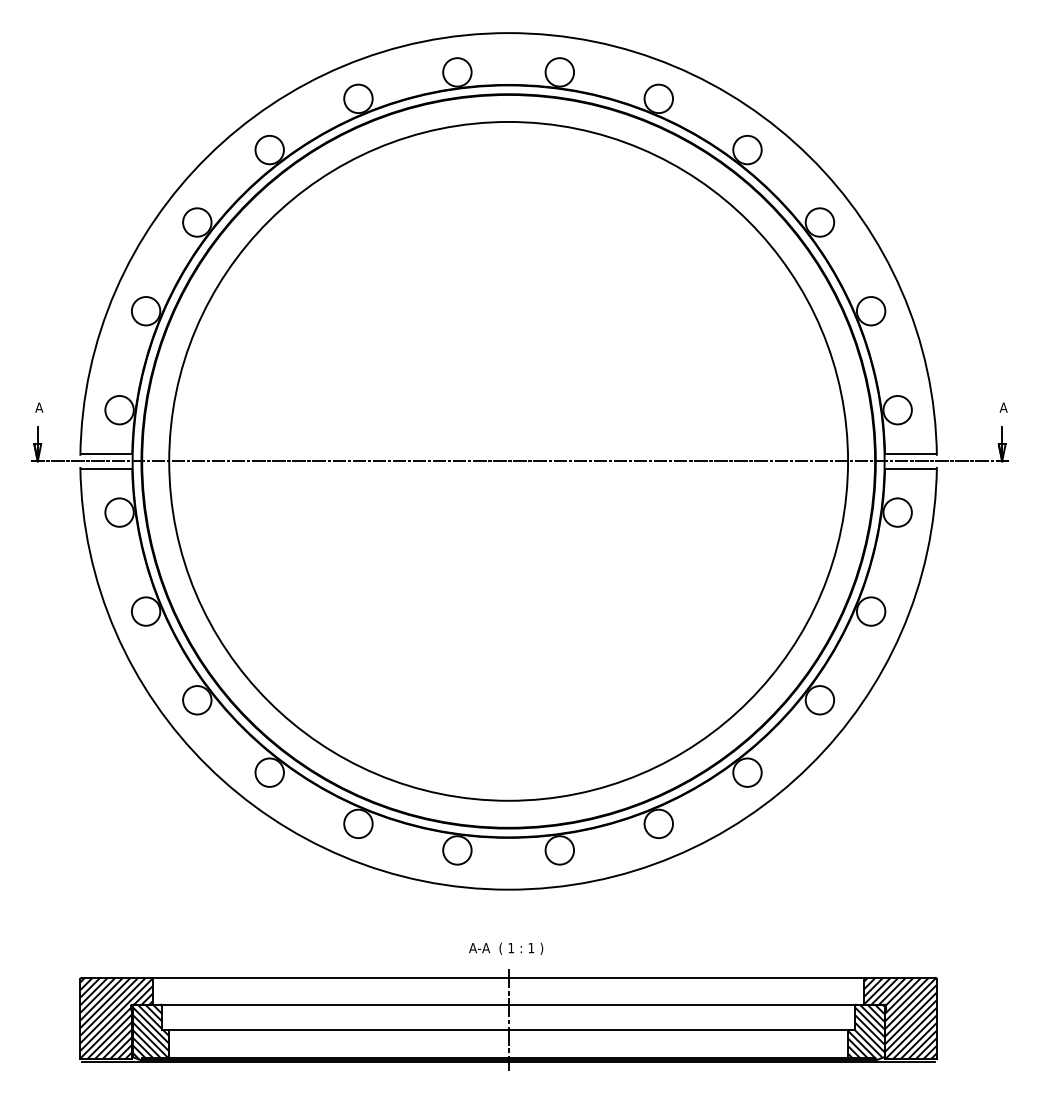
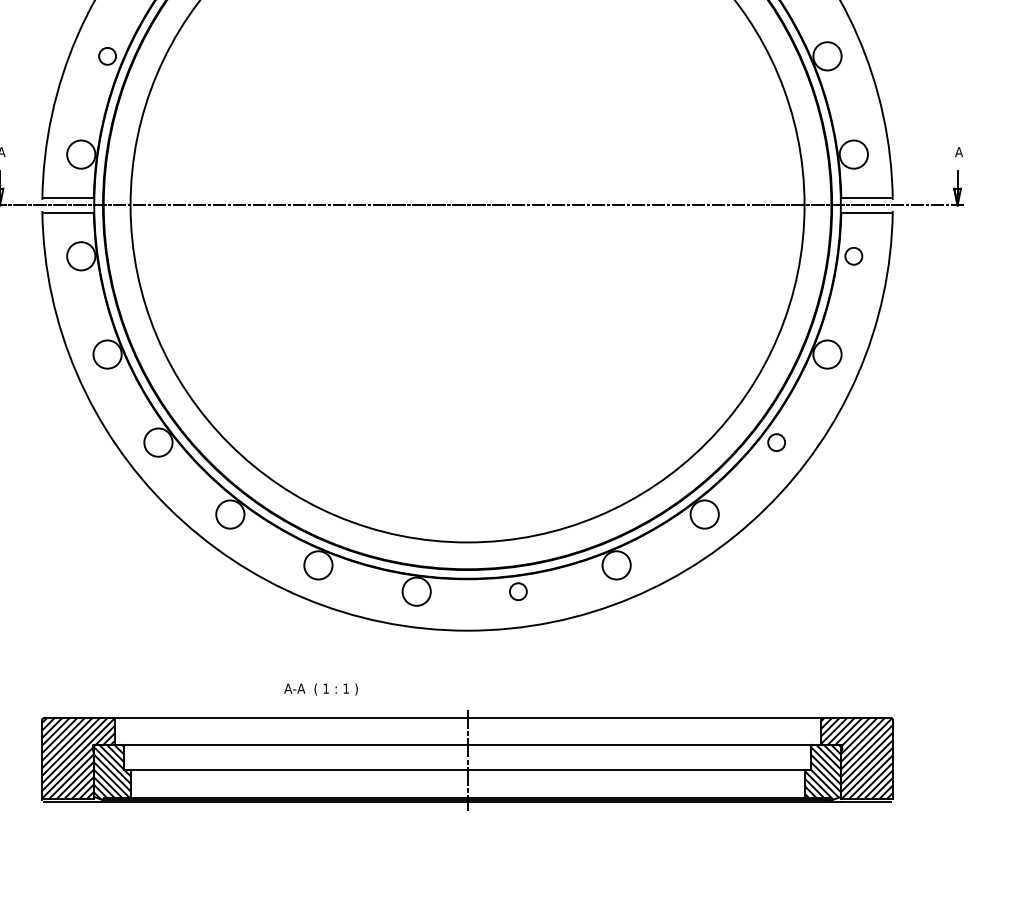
circle: (145, 311) -> (107, 56), size x0.6
circle: (897, 512) -> (853, 256), size x0.6
circle: (819, 700) -> (776, 442), size x0.6
circle: (559, 850) -> (518, 591), size x0.6
text: (506, 948) -> (321, 689), moved

